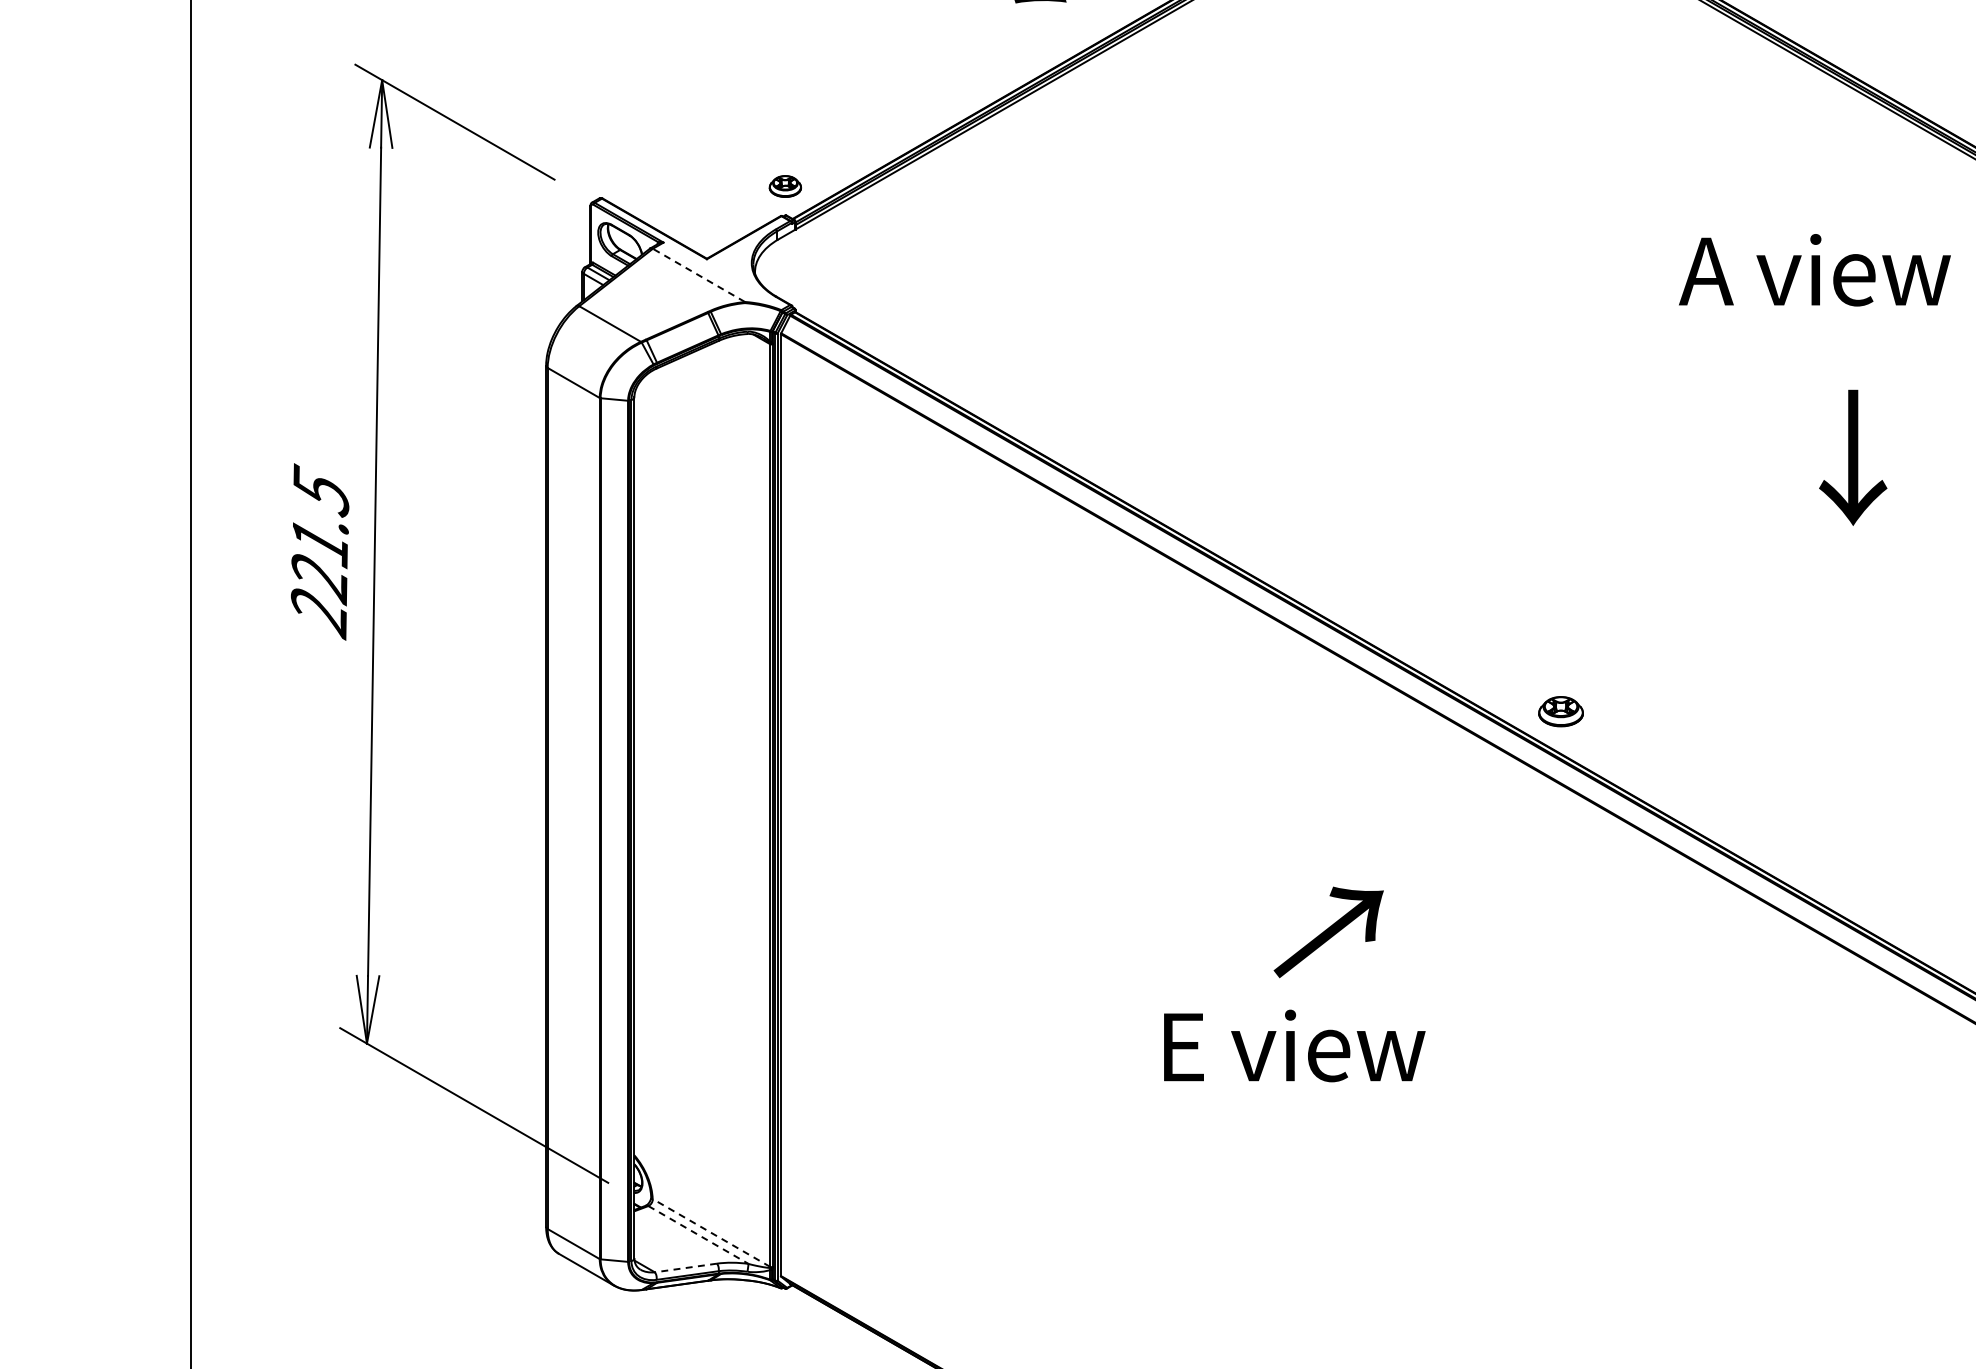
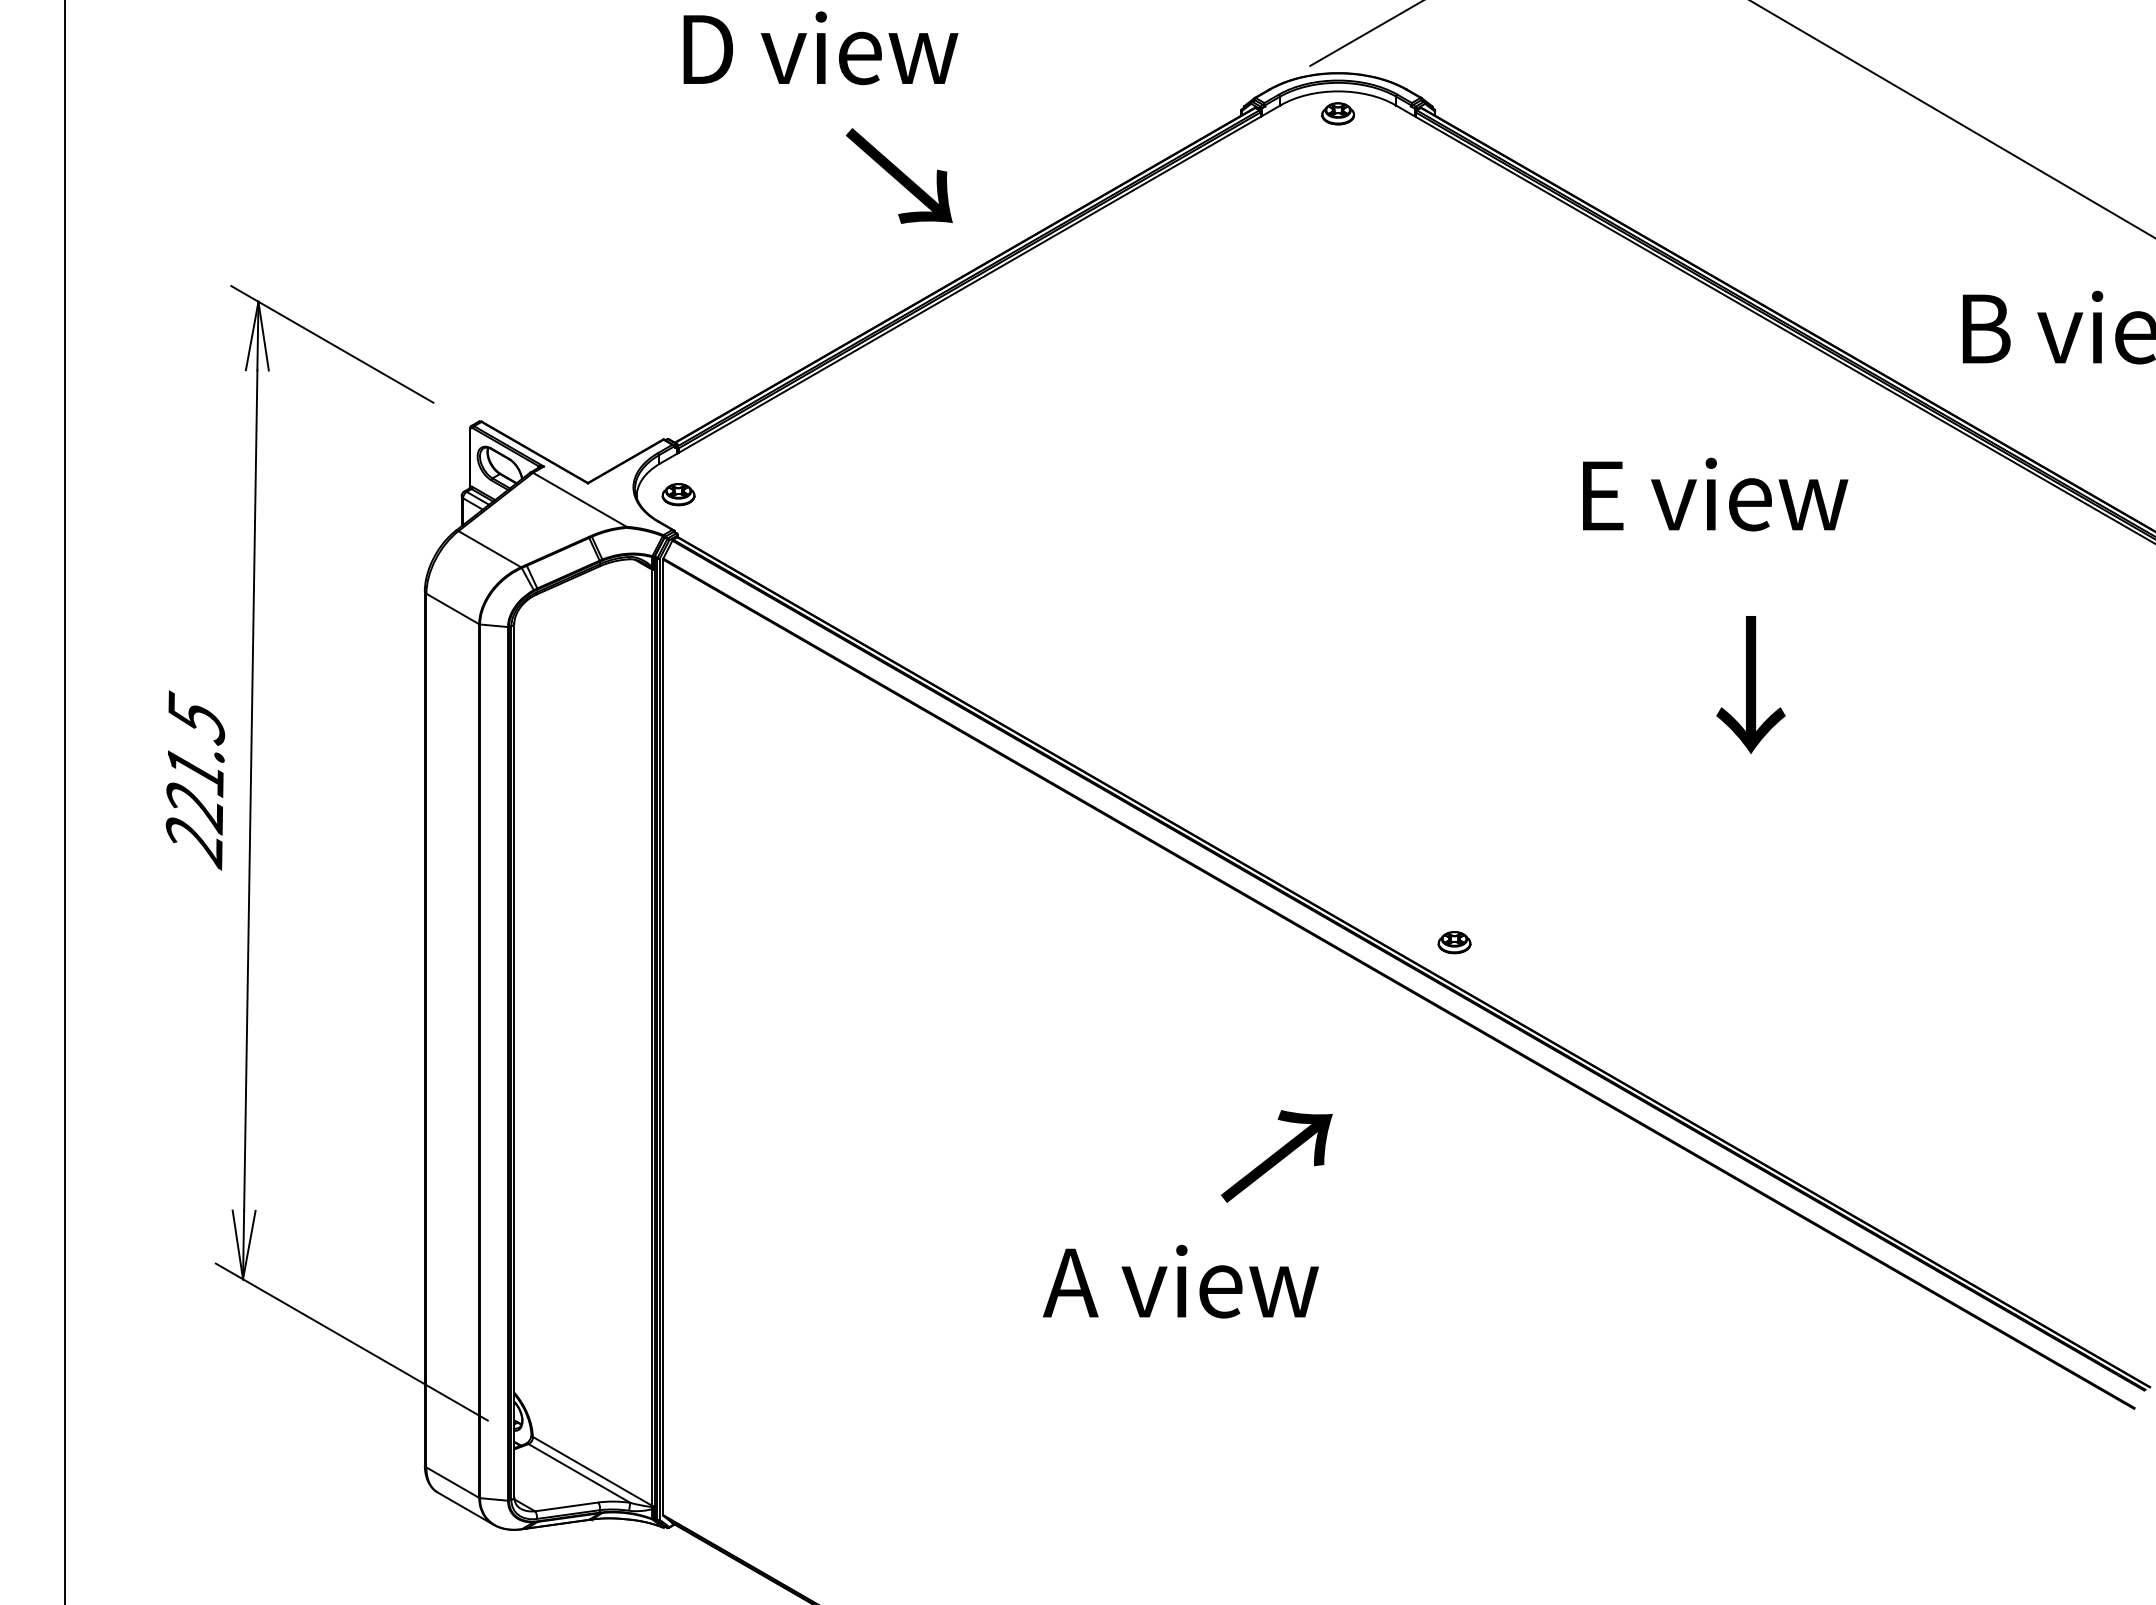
part: (785, 186) -> (678, 494), moved
text: (1815, 270) -> (1712, 494), A view -> E view
line: (698, 275) -> (579, 499), dashed -> solid
part: (1560, 711) -> (1454, 942), size x0.71
text: (1328, 932) -> (1276, 1156), moved
text: (1290, 1045) -> (1180, 1281), E view -> A view
line: (711, 1233) -> (592, 1471), dashed -> solid
line: (698, 1235) -> (579, 1473), dashed -> solid
line: (685, 1267) -> (566, 1506), dashed -> solid

